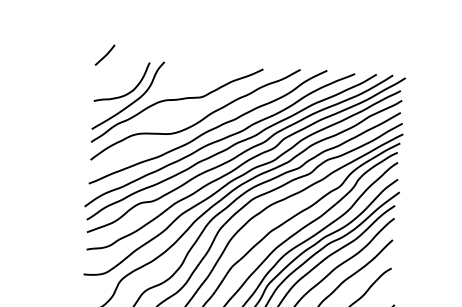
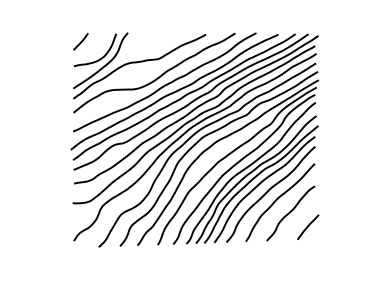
line: (104, 54) -> (80, 41), moved

